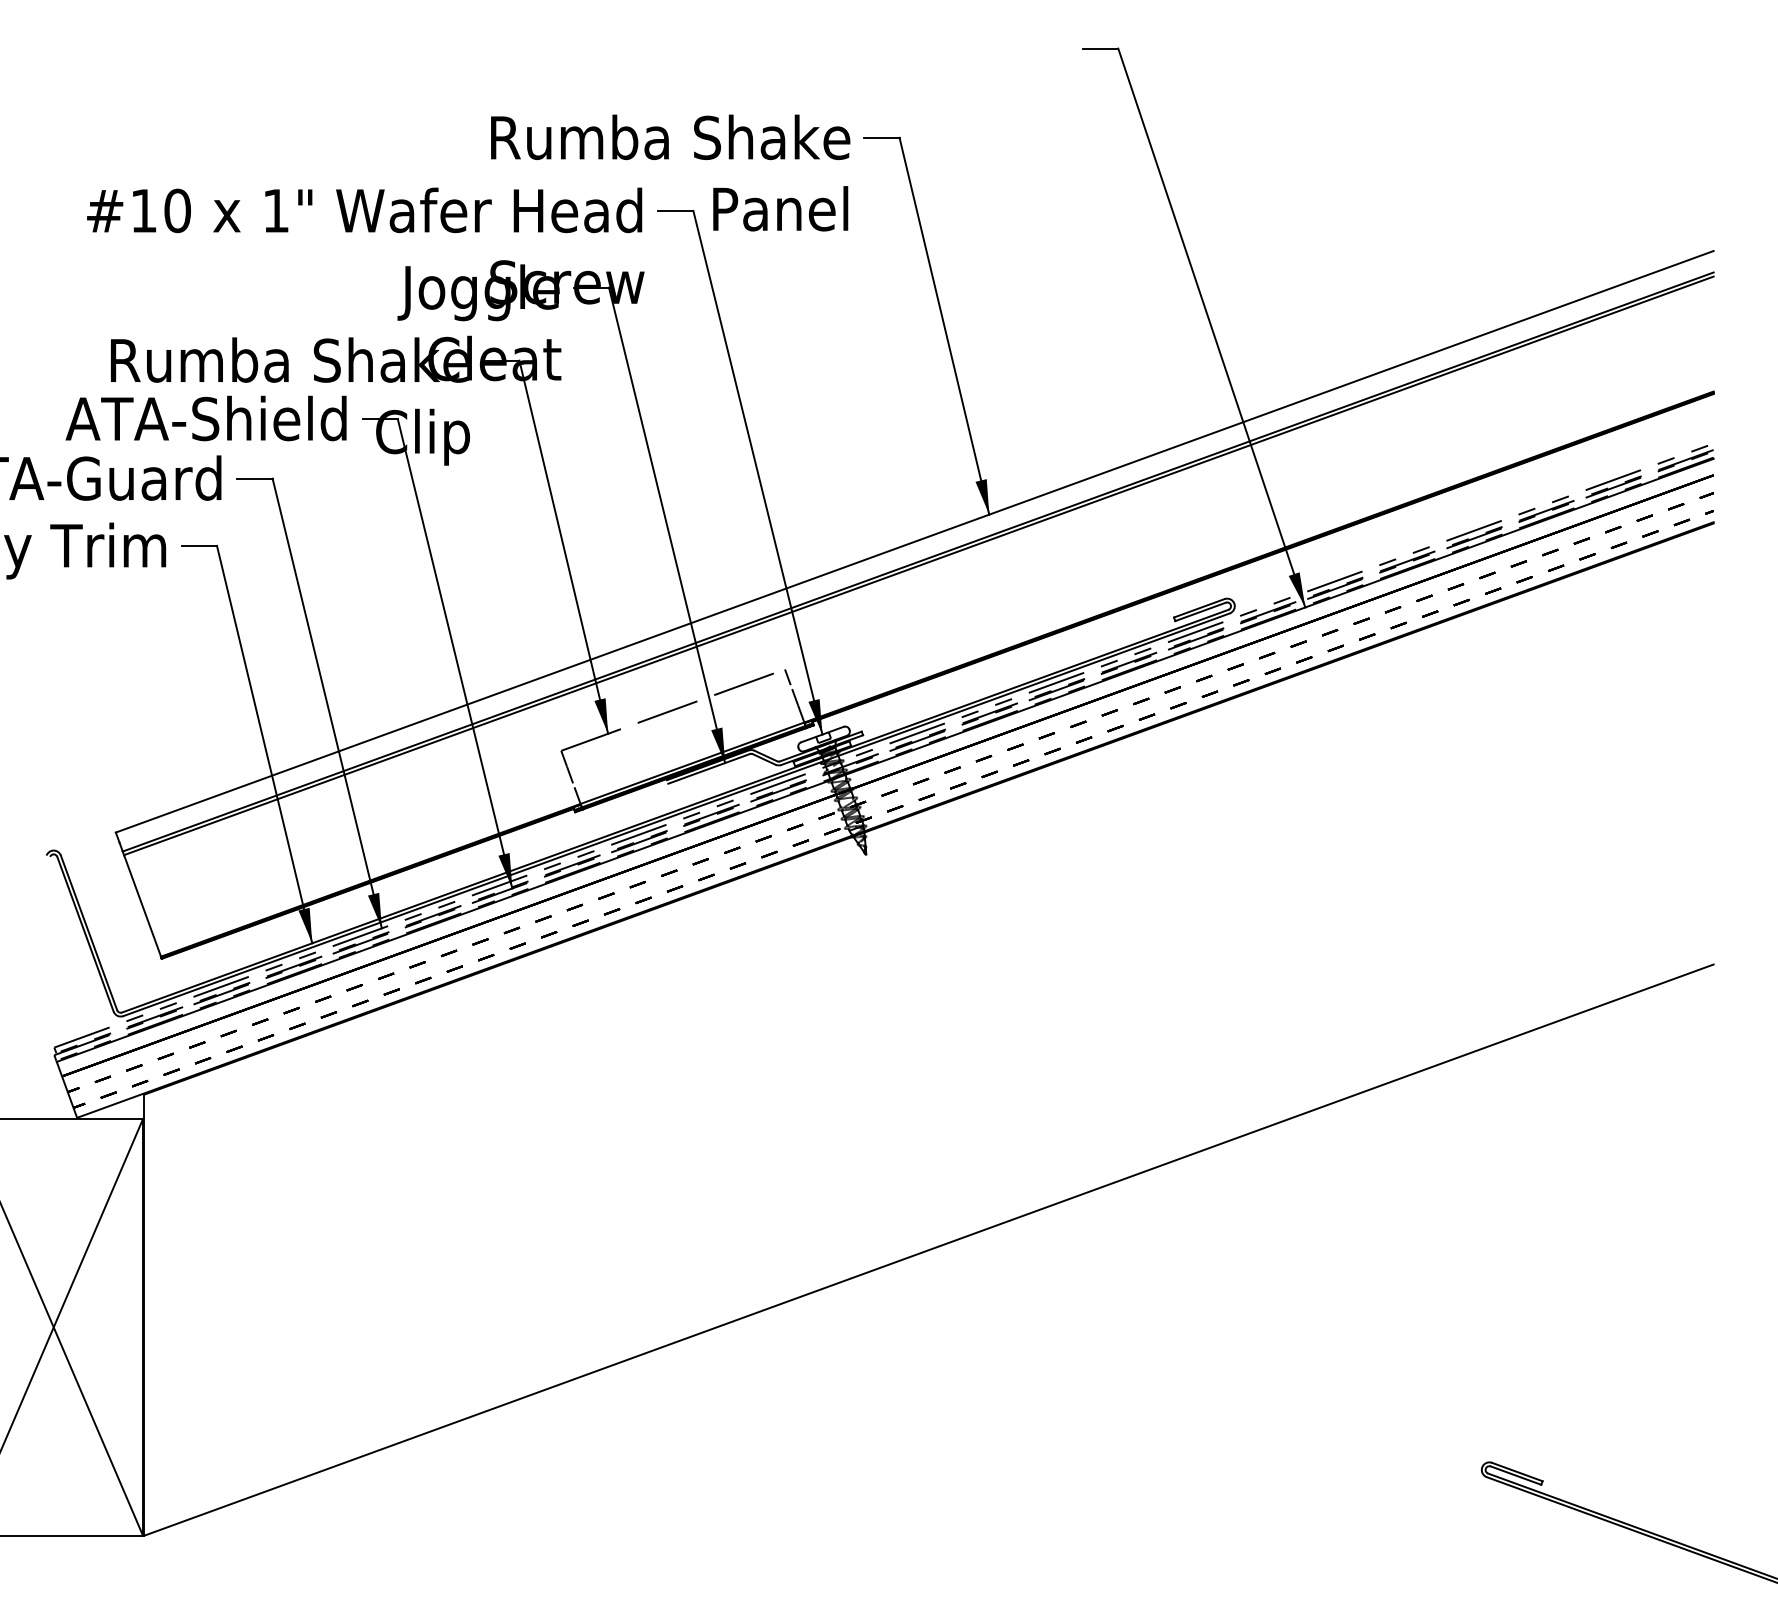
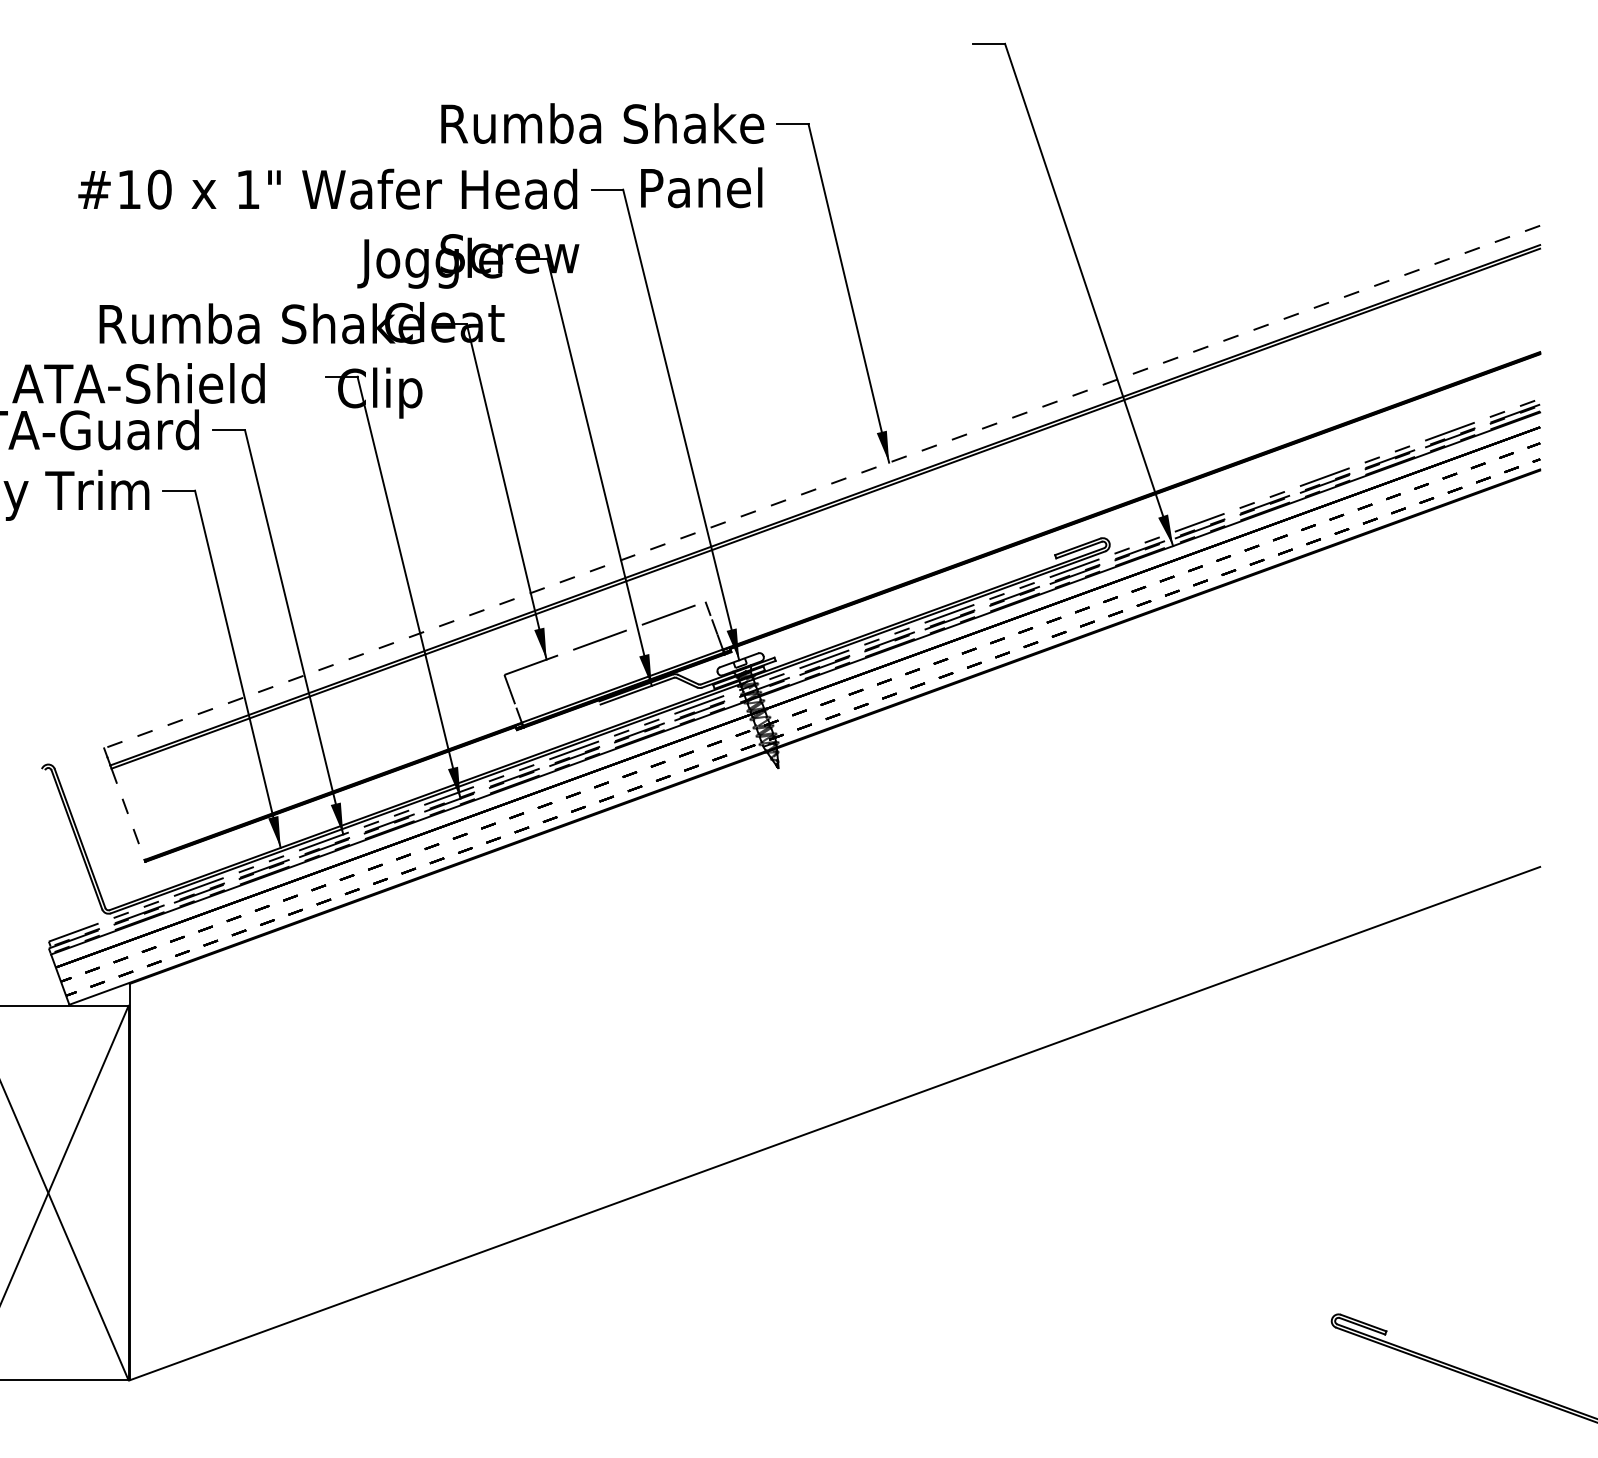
text: (205, 418) -> (138, 383), moved
line: (914, 541) -> (821, 486), solid -> dashed
line: (142, 905) -> (128, 813), solid -> dashed

